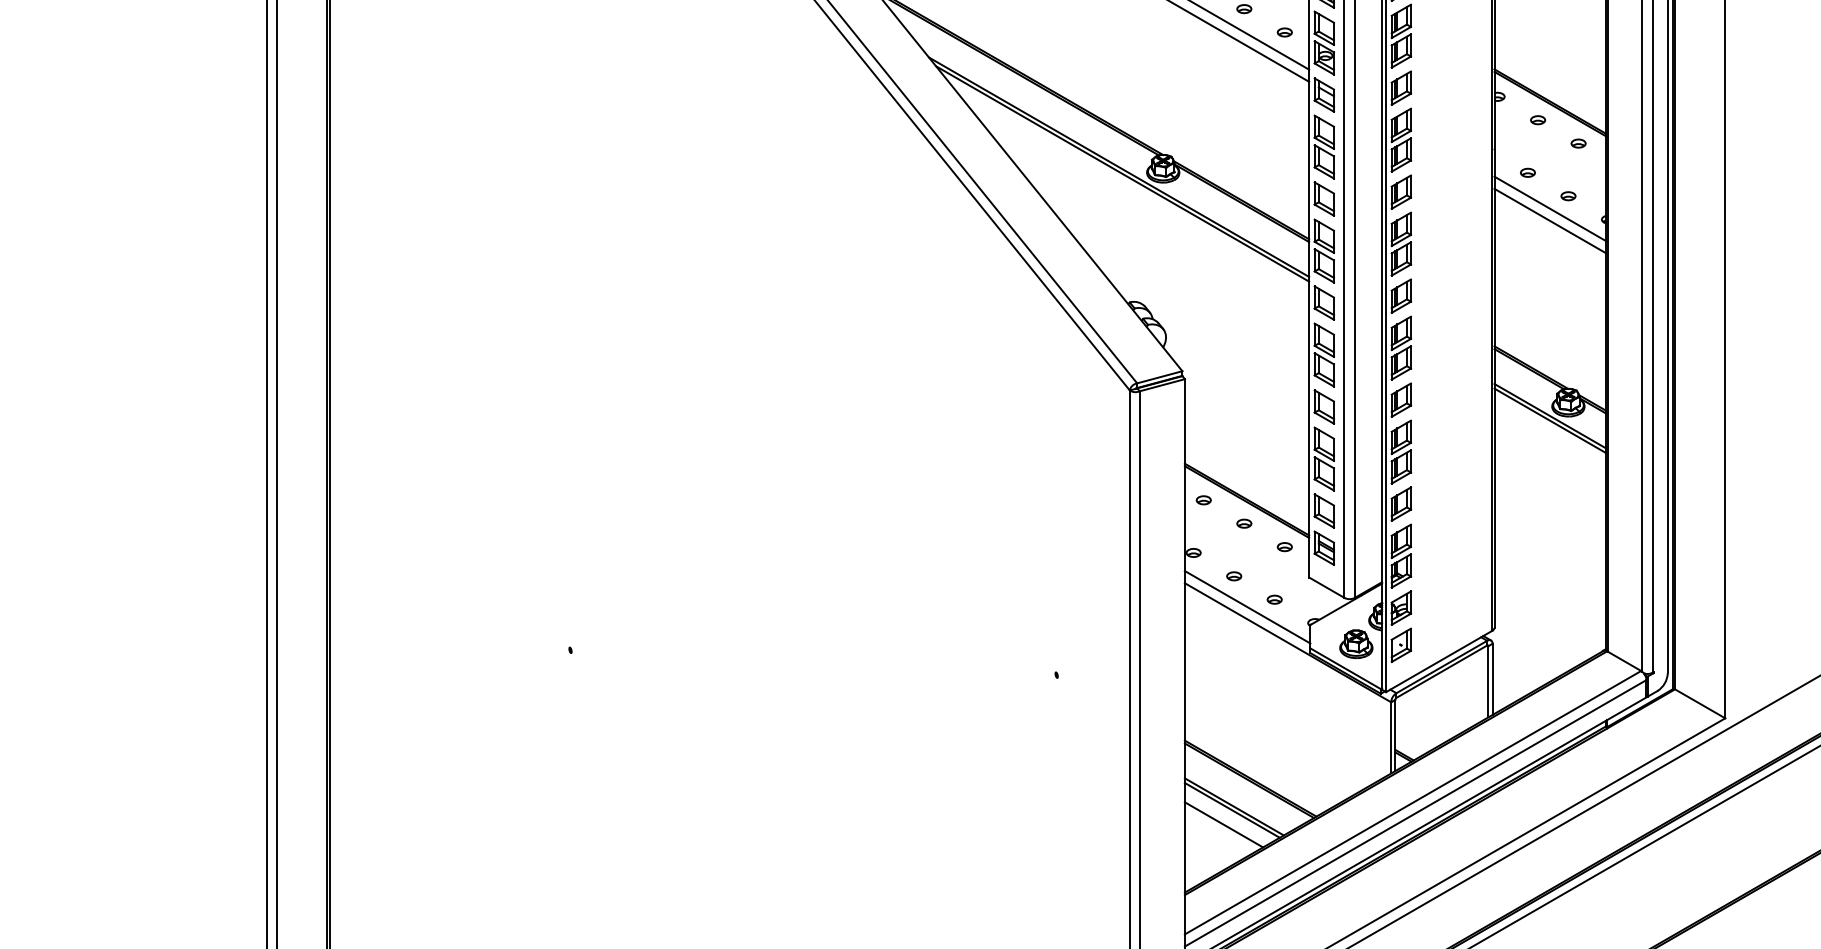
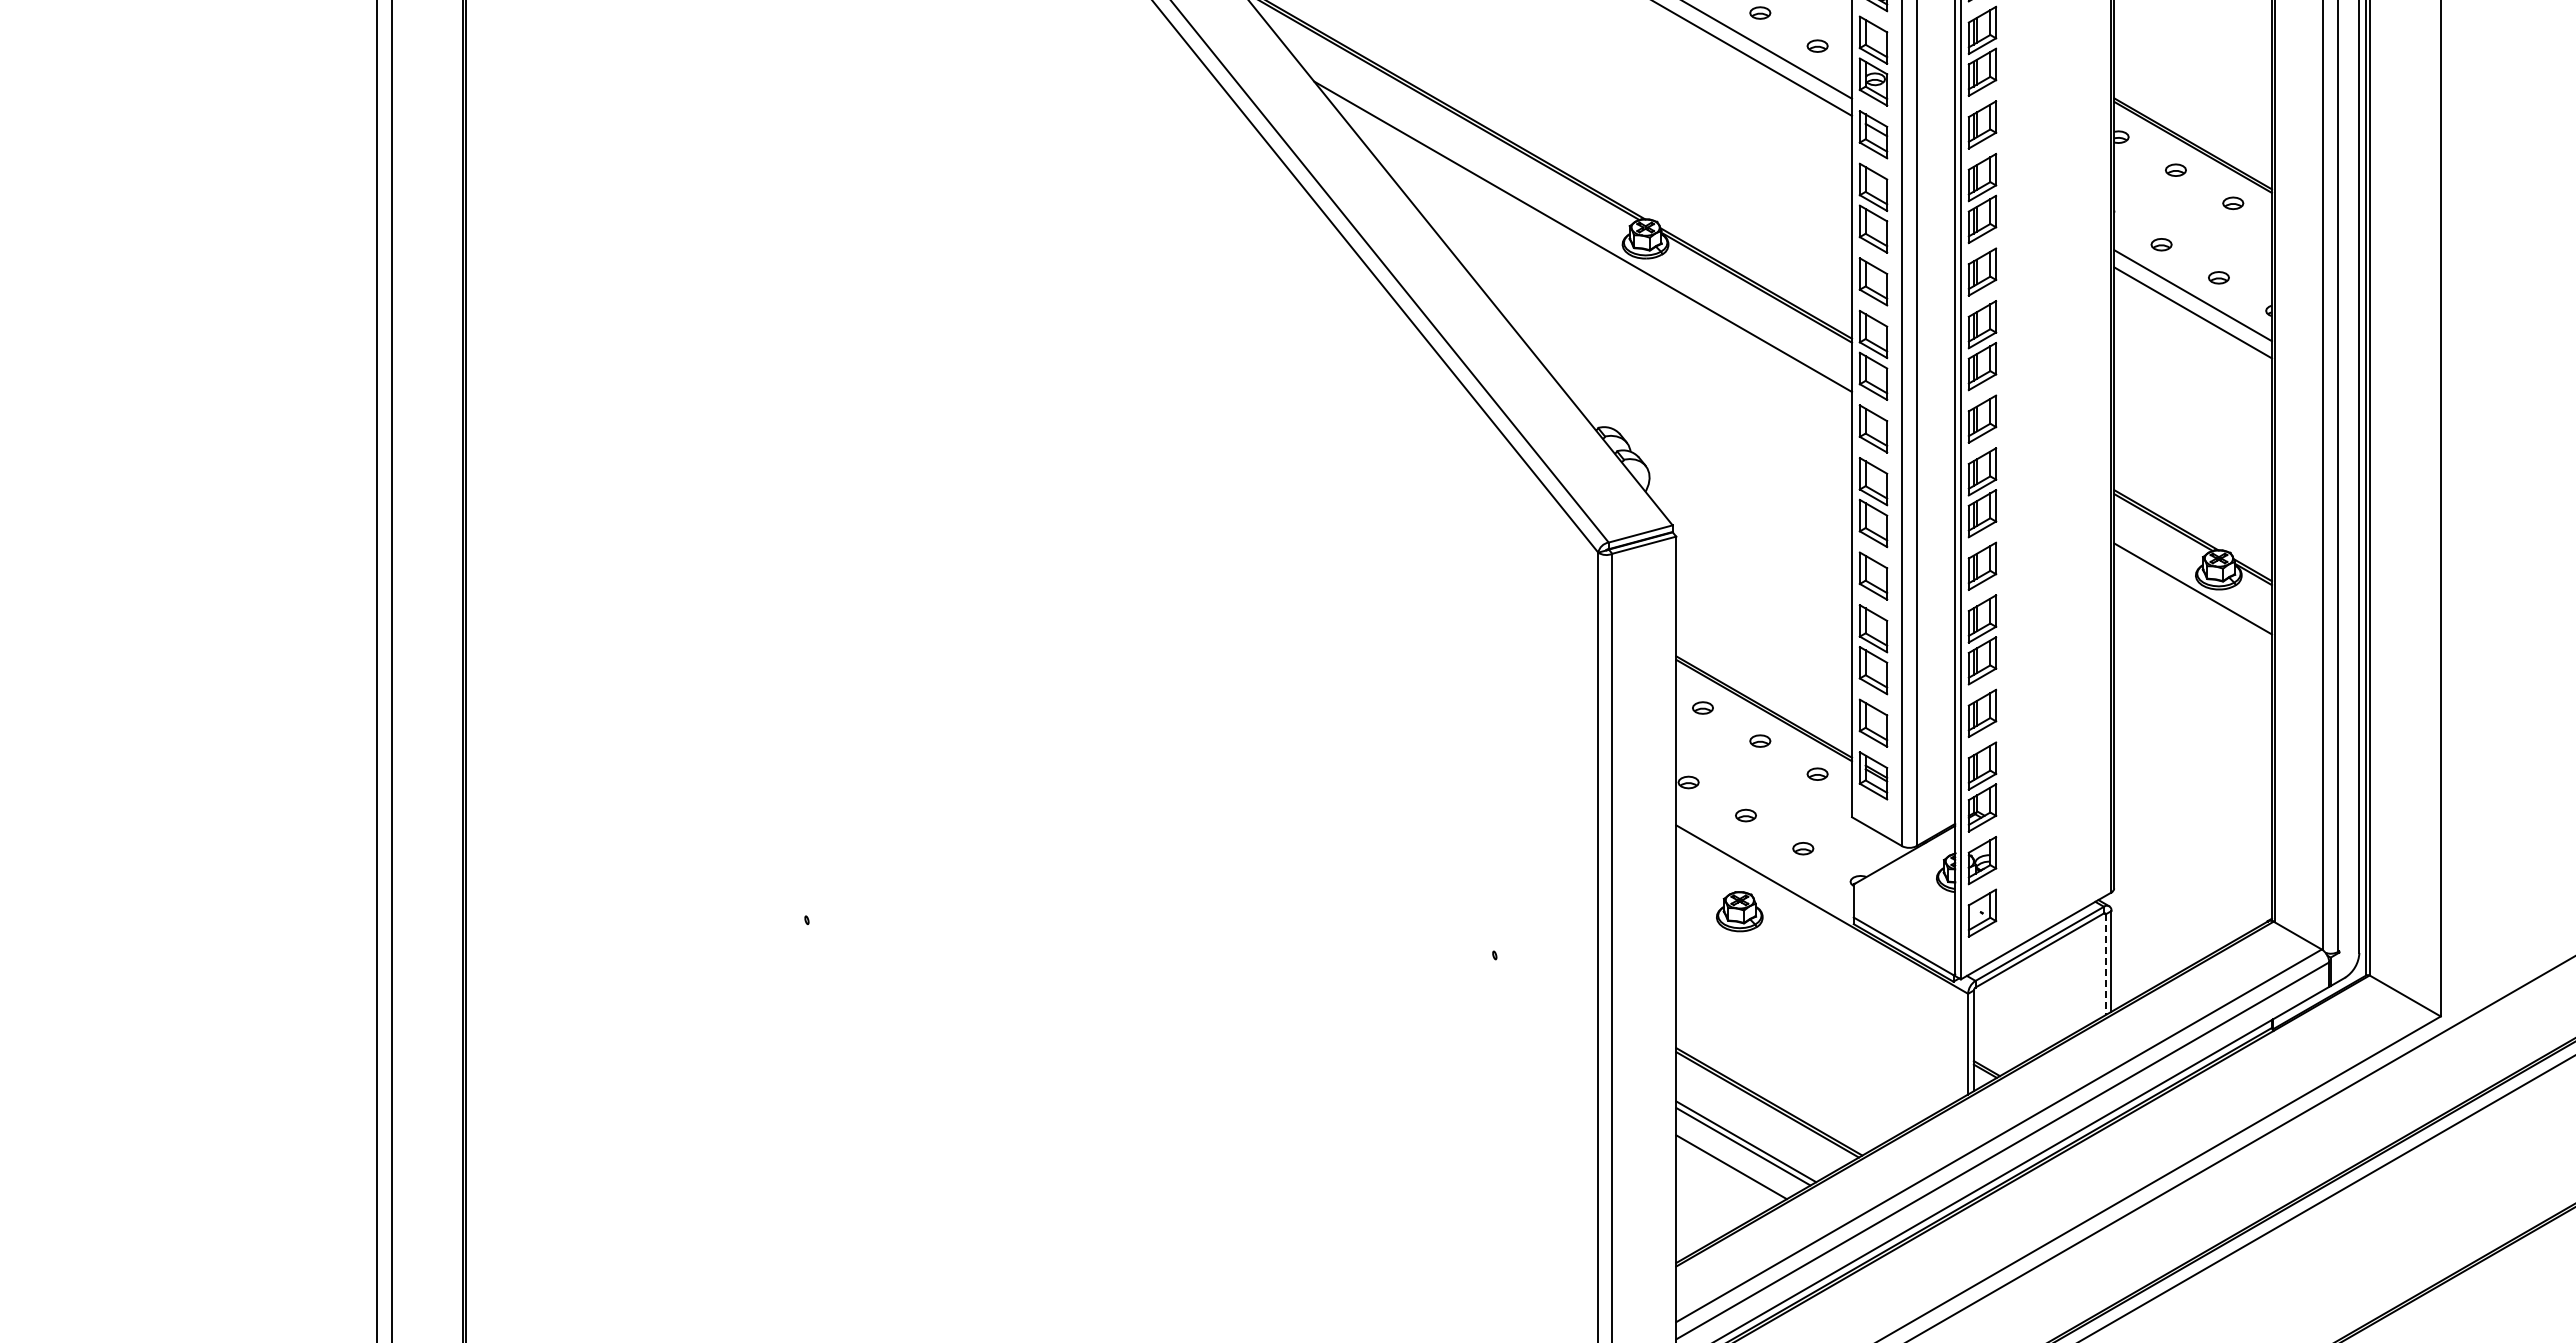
line: (1122, 173) -> (1588, 245), removed
line: (1550, 420) -> (2193, 595), removed
line: (1247, 607) -> (1764, 859), removed
part: (1356, 644) -> (1739, 911), moved
line: (1488, 682) -> (2105, 965), solid -> dashed

